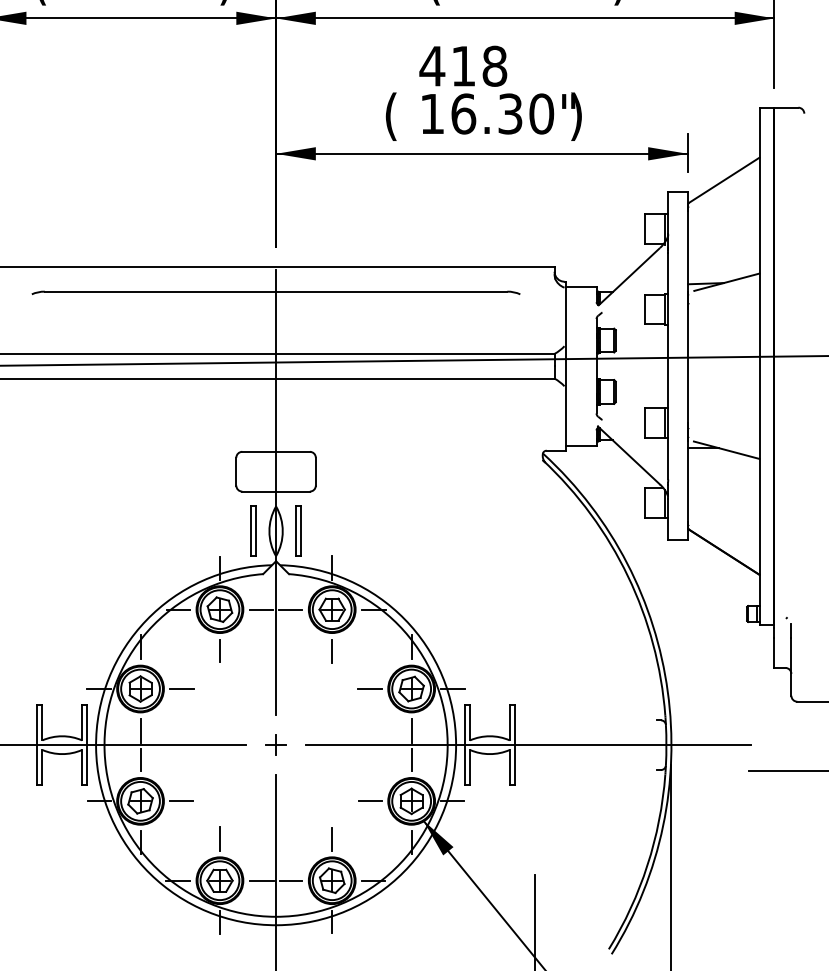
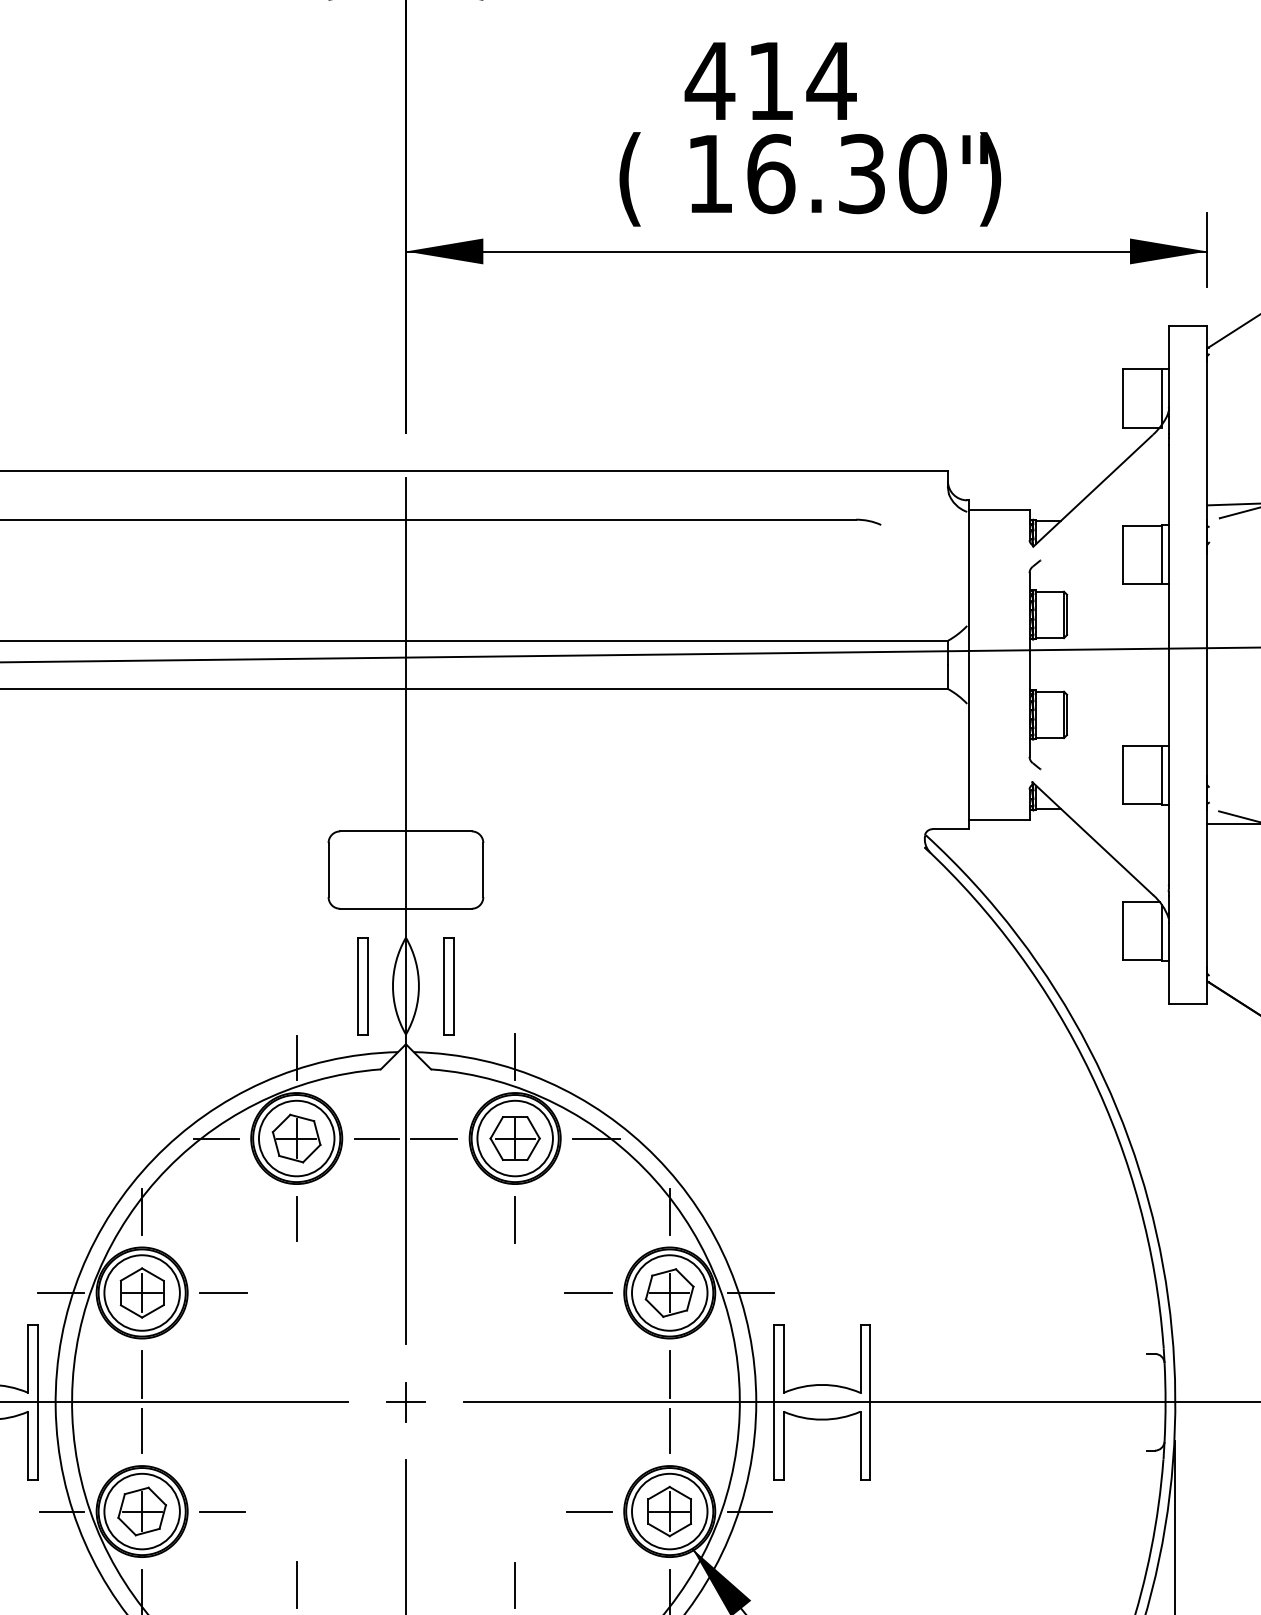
text: (494, 65) -> (830, 79), 418 -> 414

